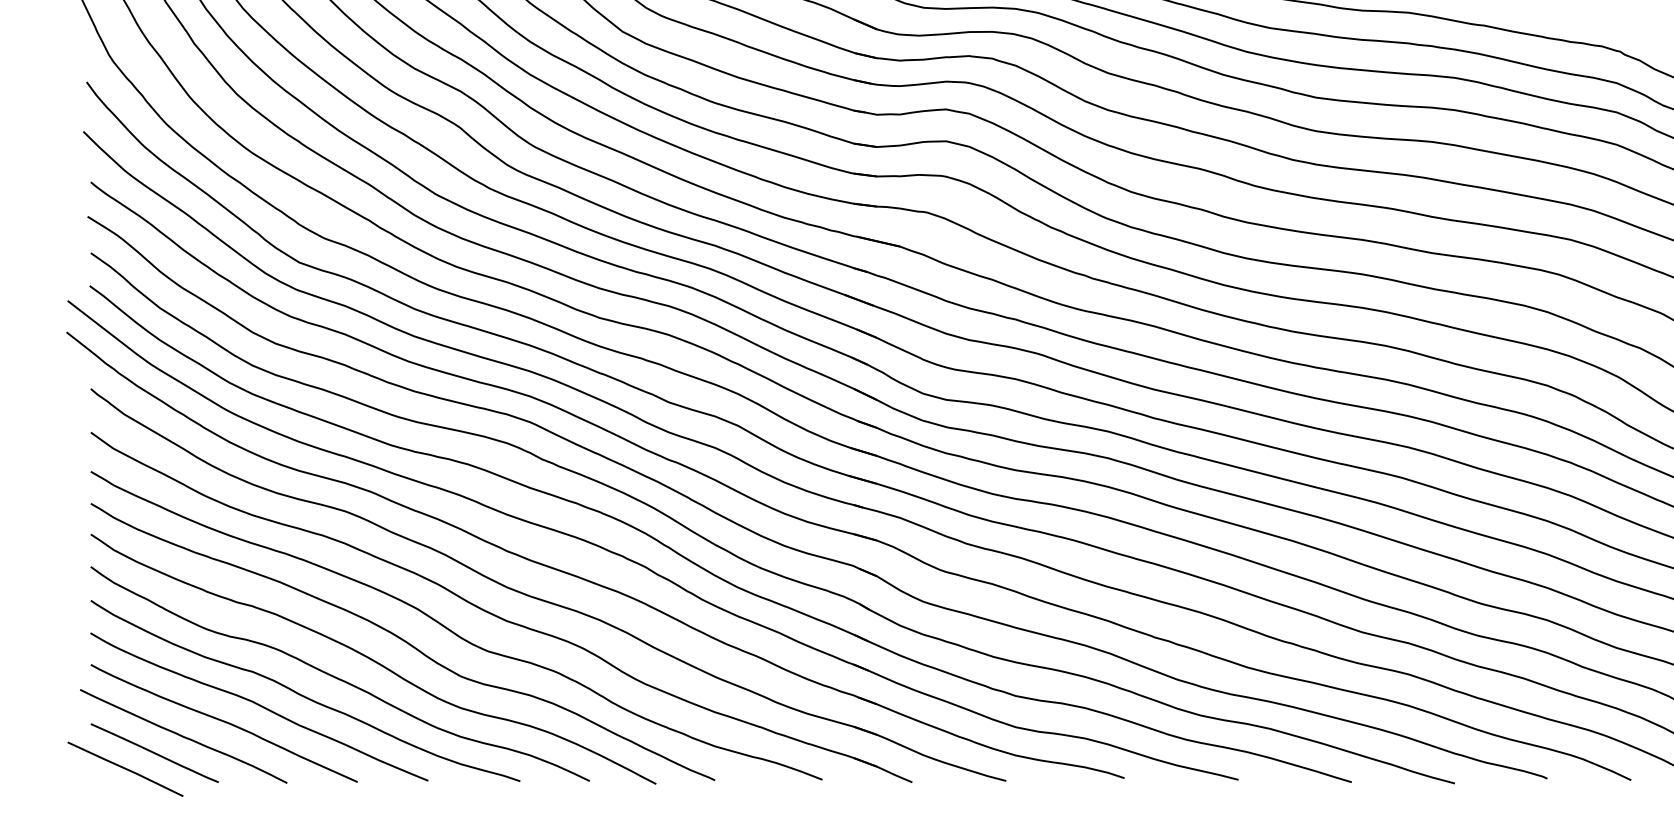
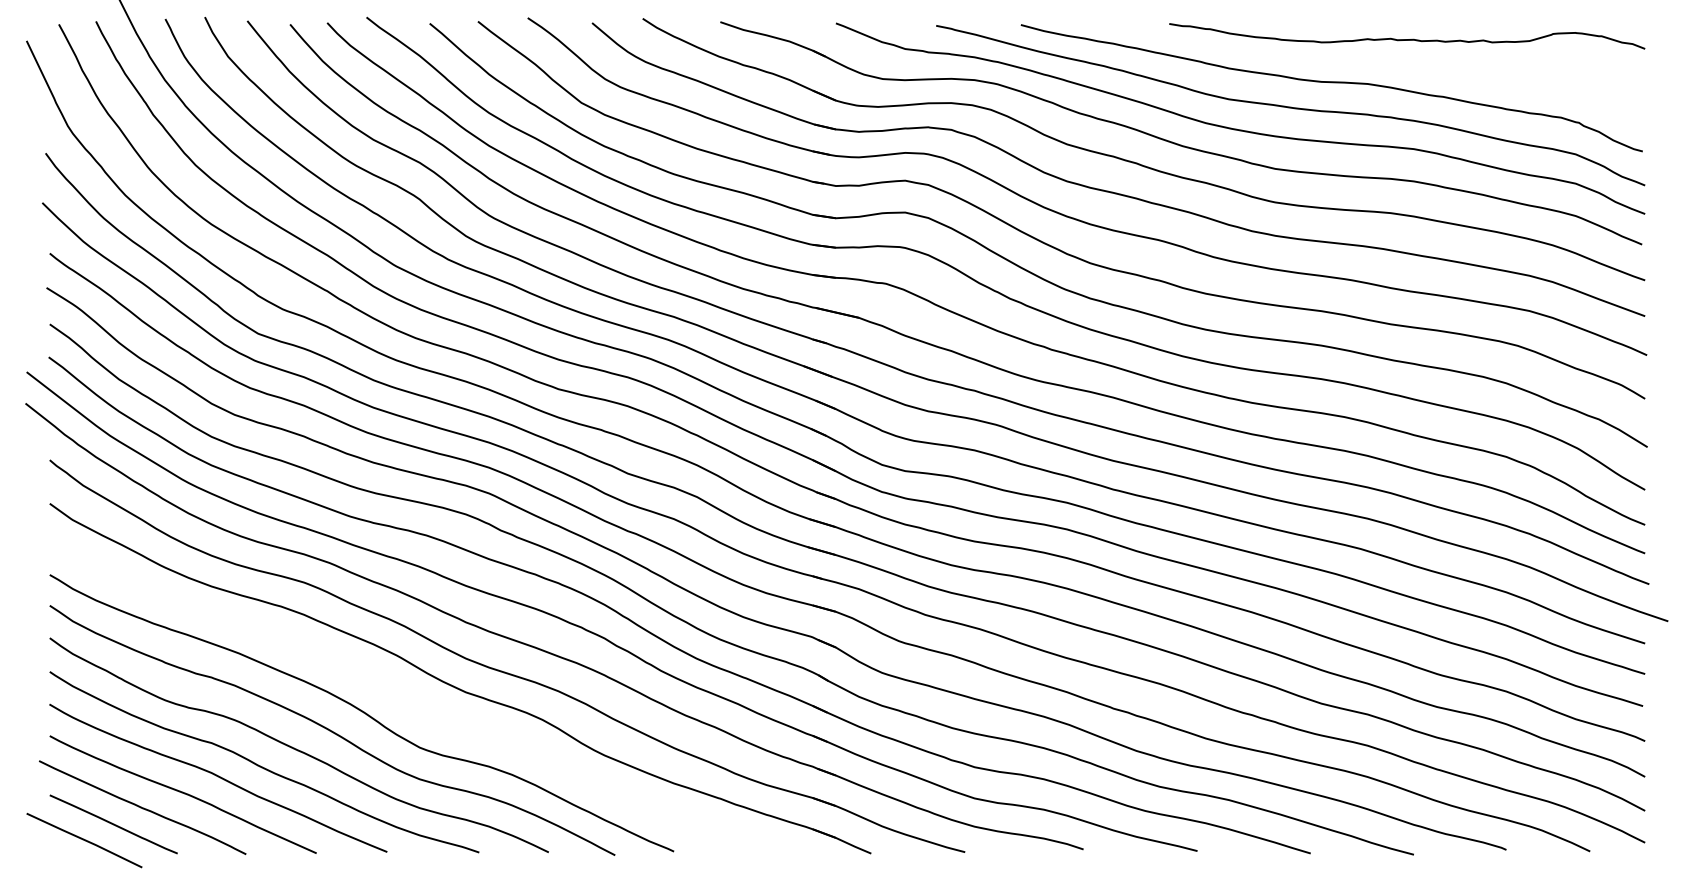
curve: (453, 631) -> (412, 702), removed

